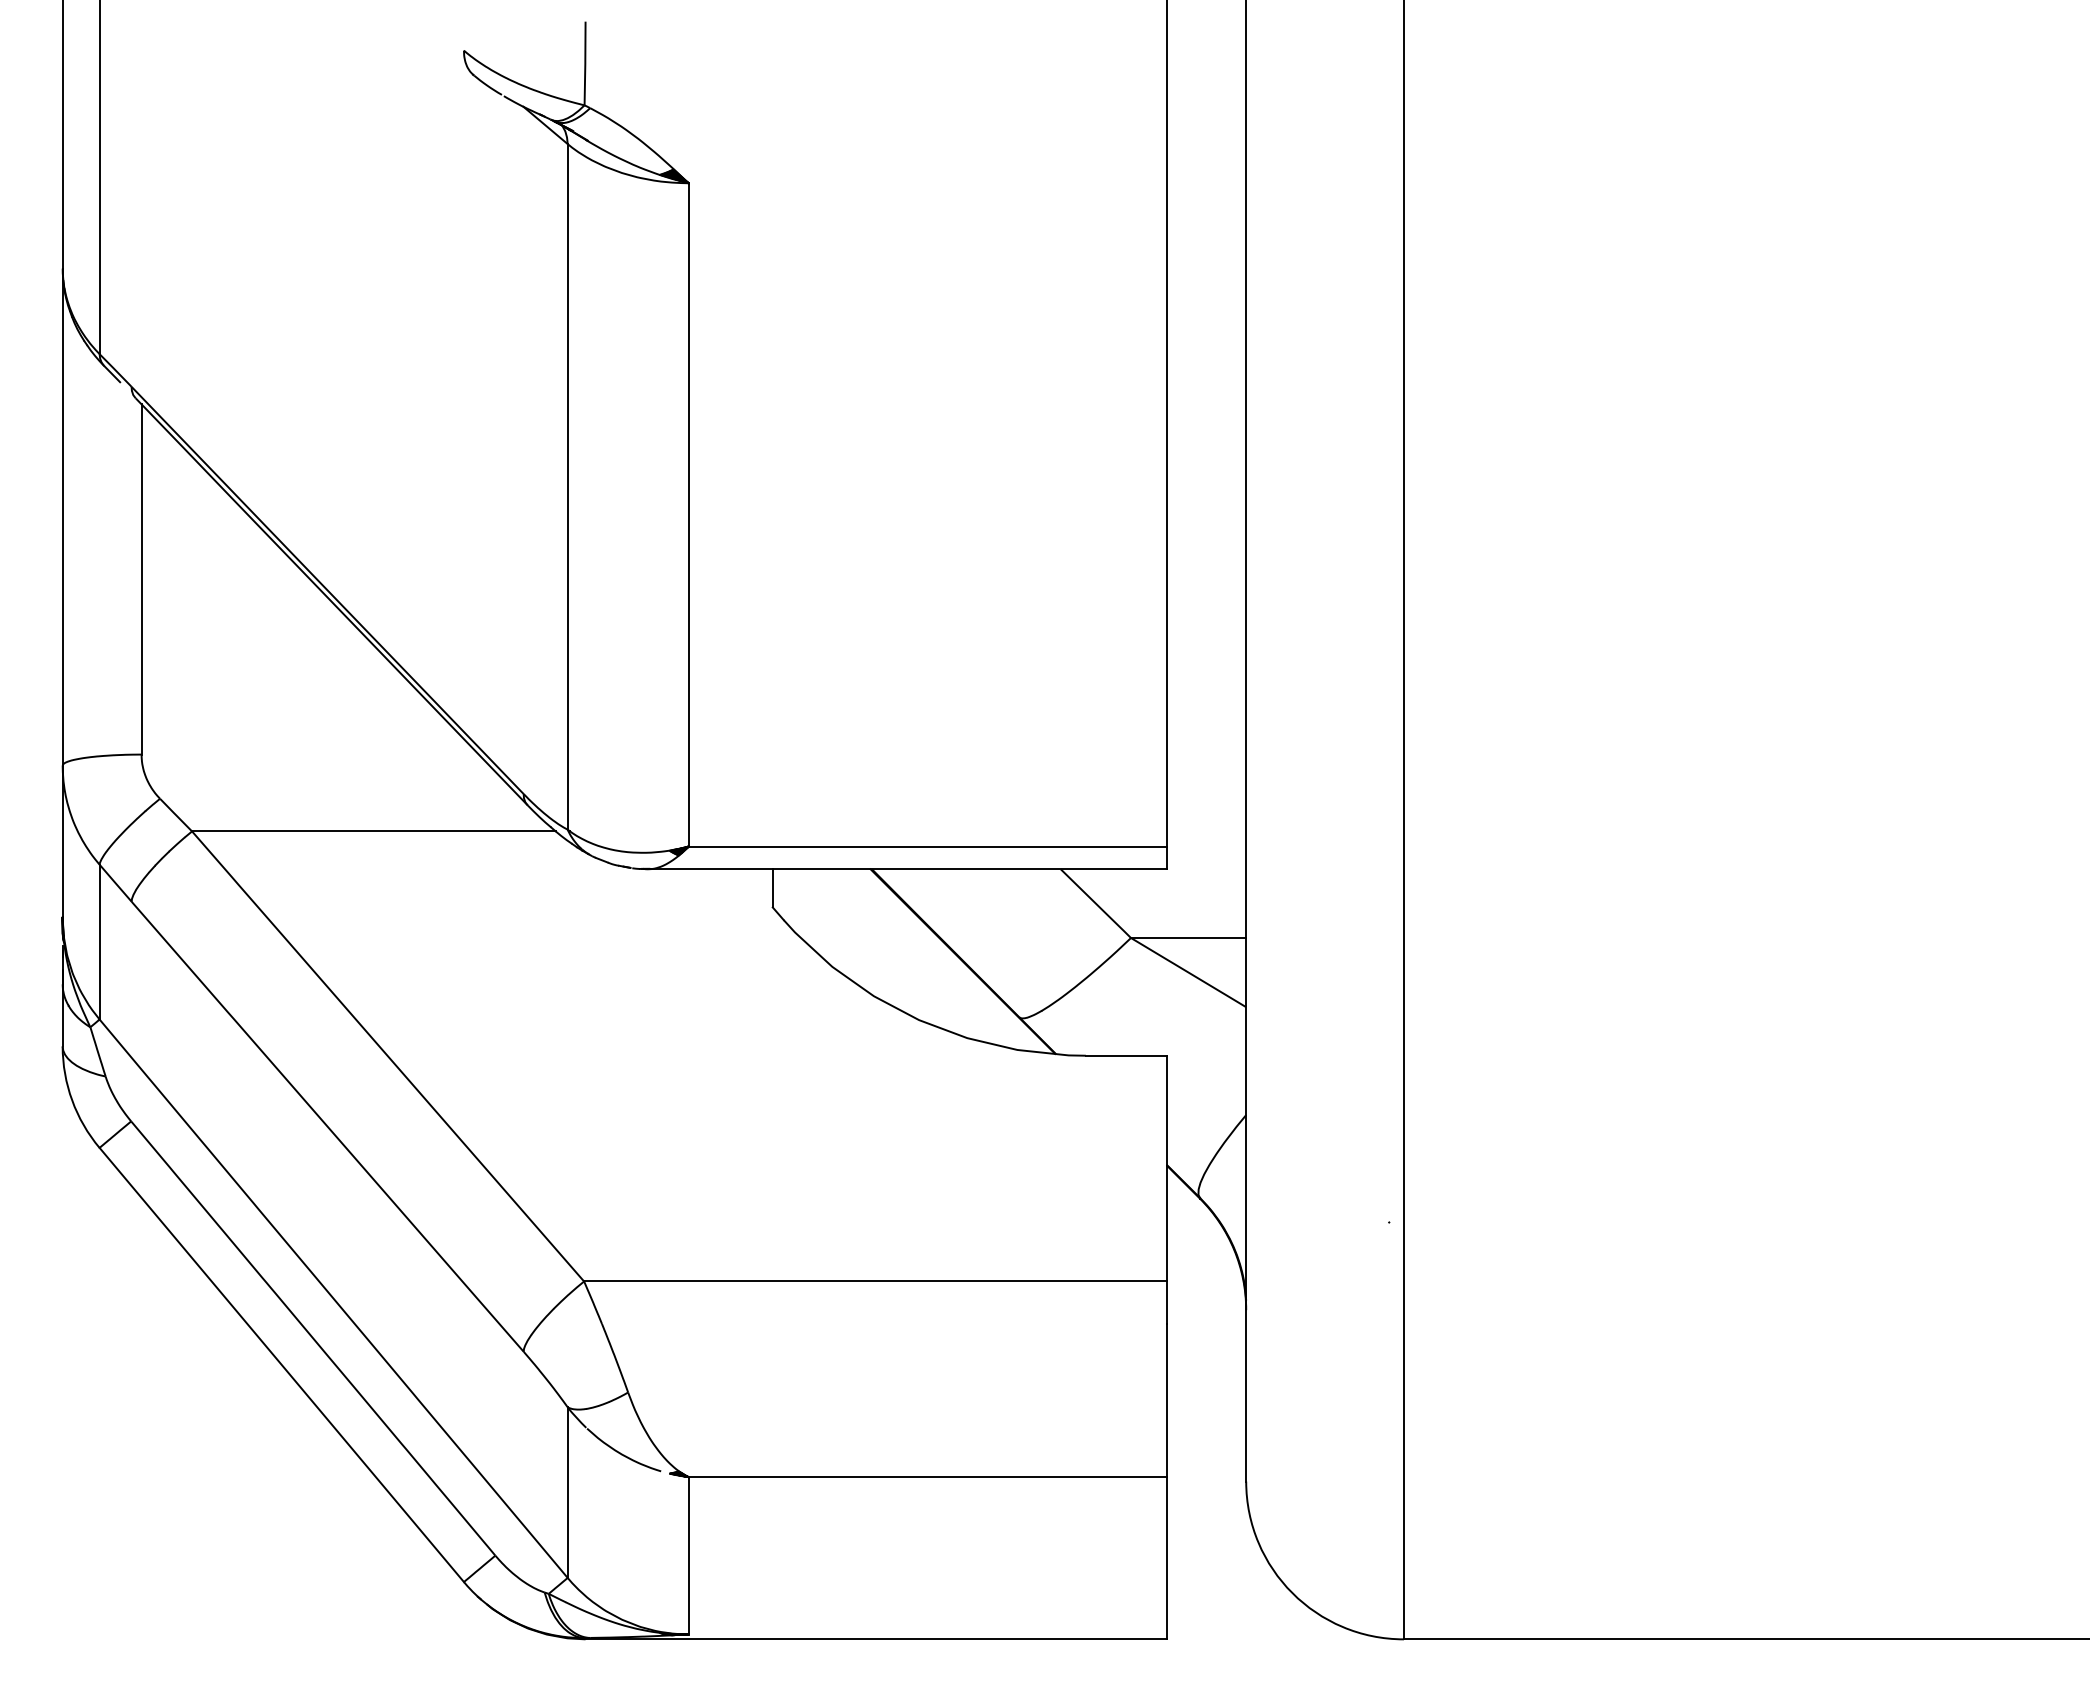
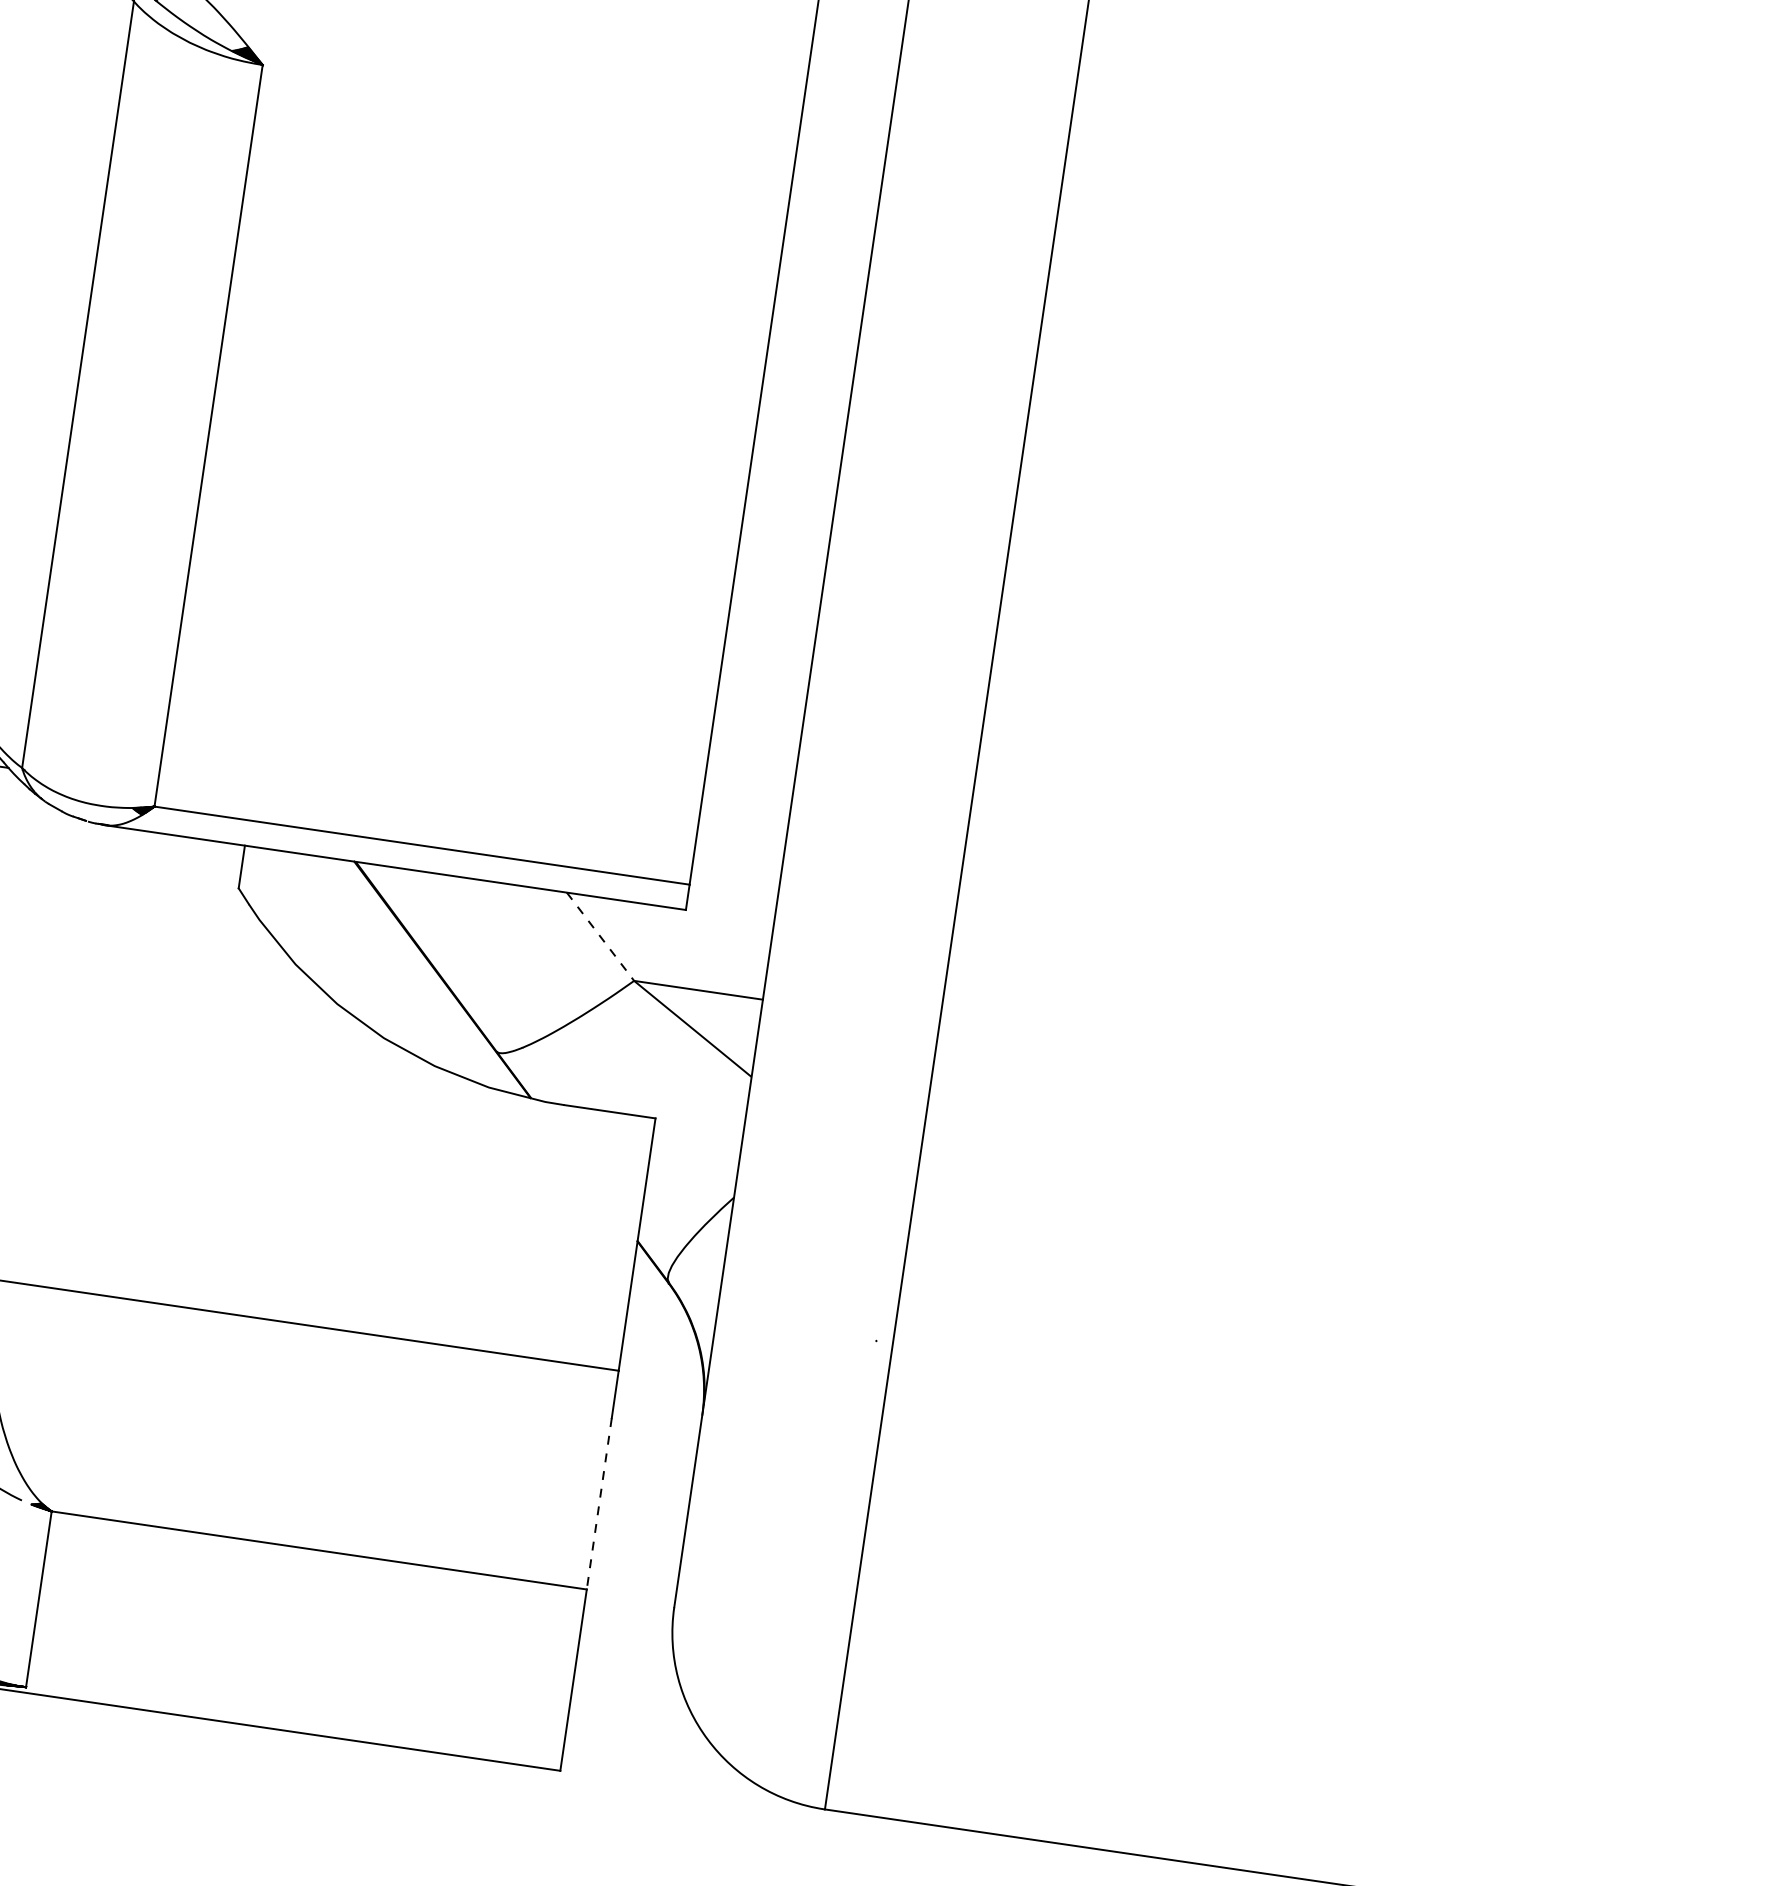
line: (1096, 904) -> (601, 937), solid -> dashed
line: (1167, 1400) -> (599, 1503), solid -> dashed

